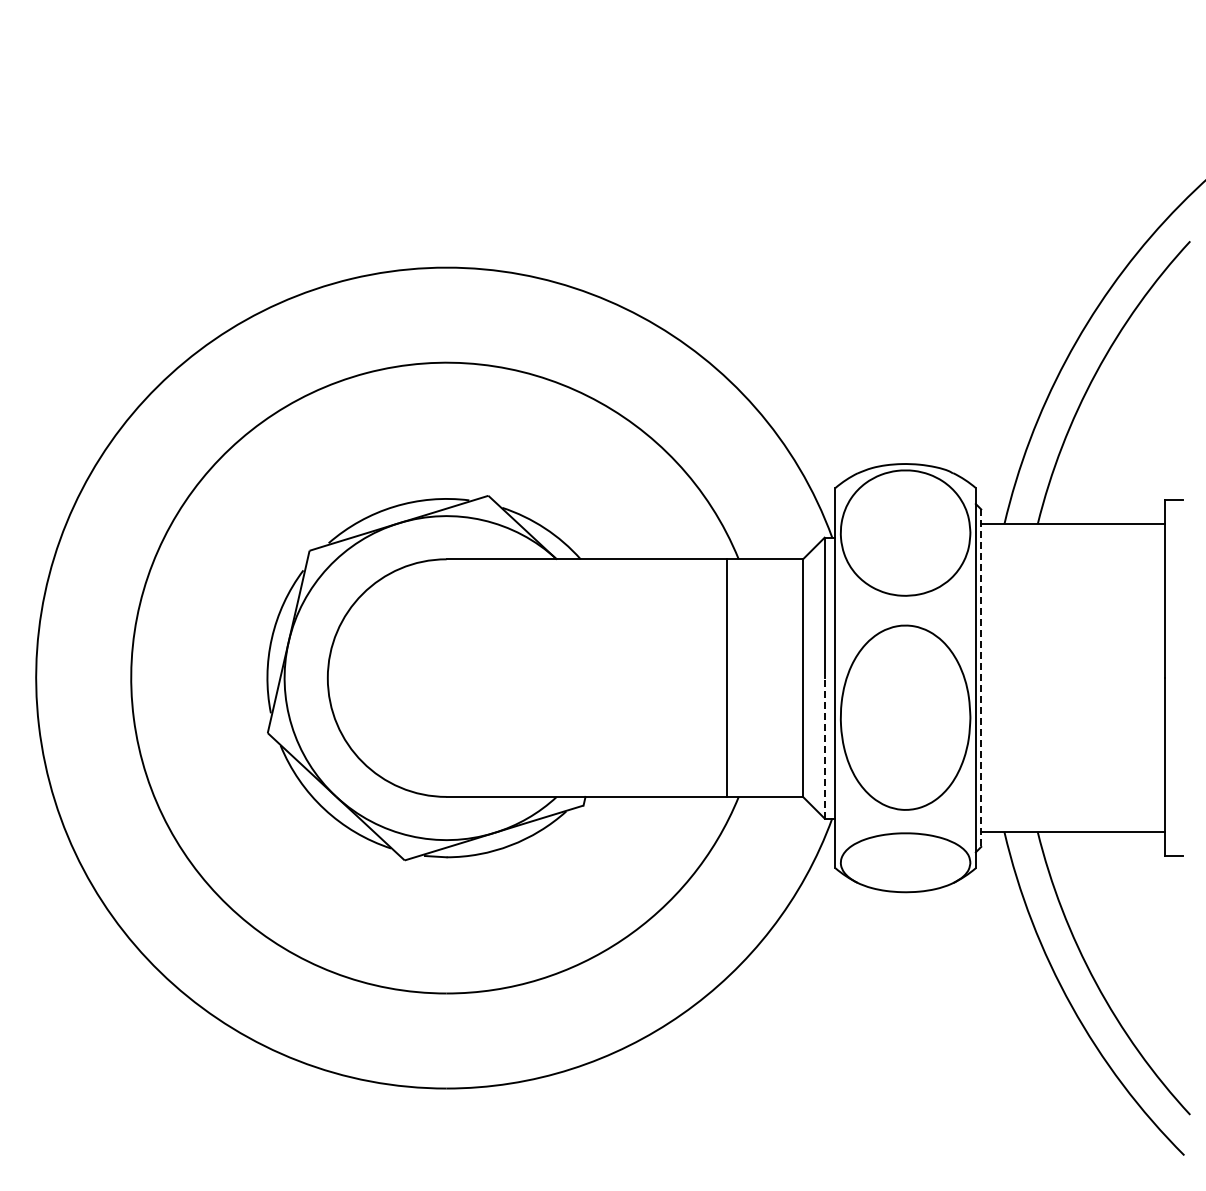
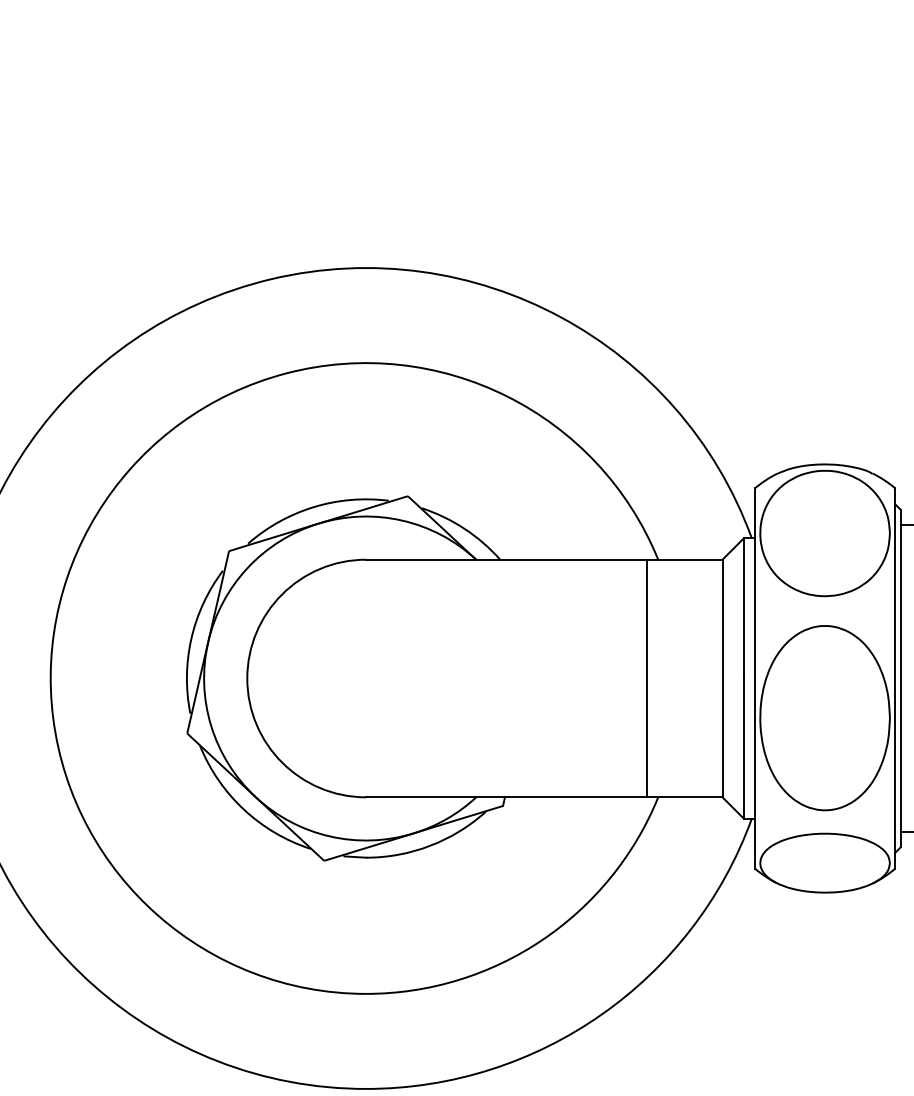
line: (981, 678) -> (900, 678), dashed -> solid
line: (824, 747) -> (743, 747), dashed -> solid

